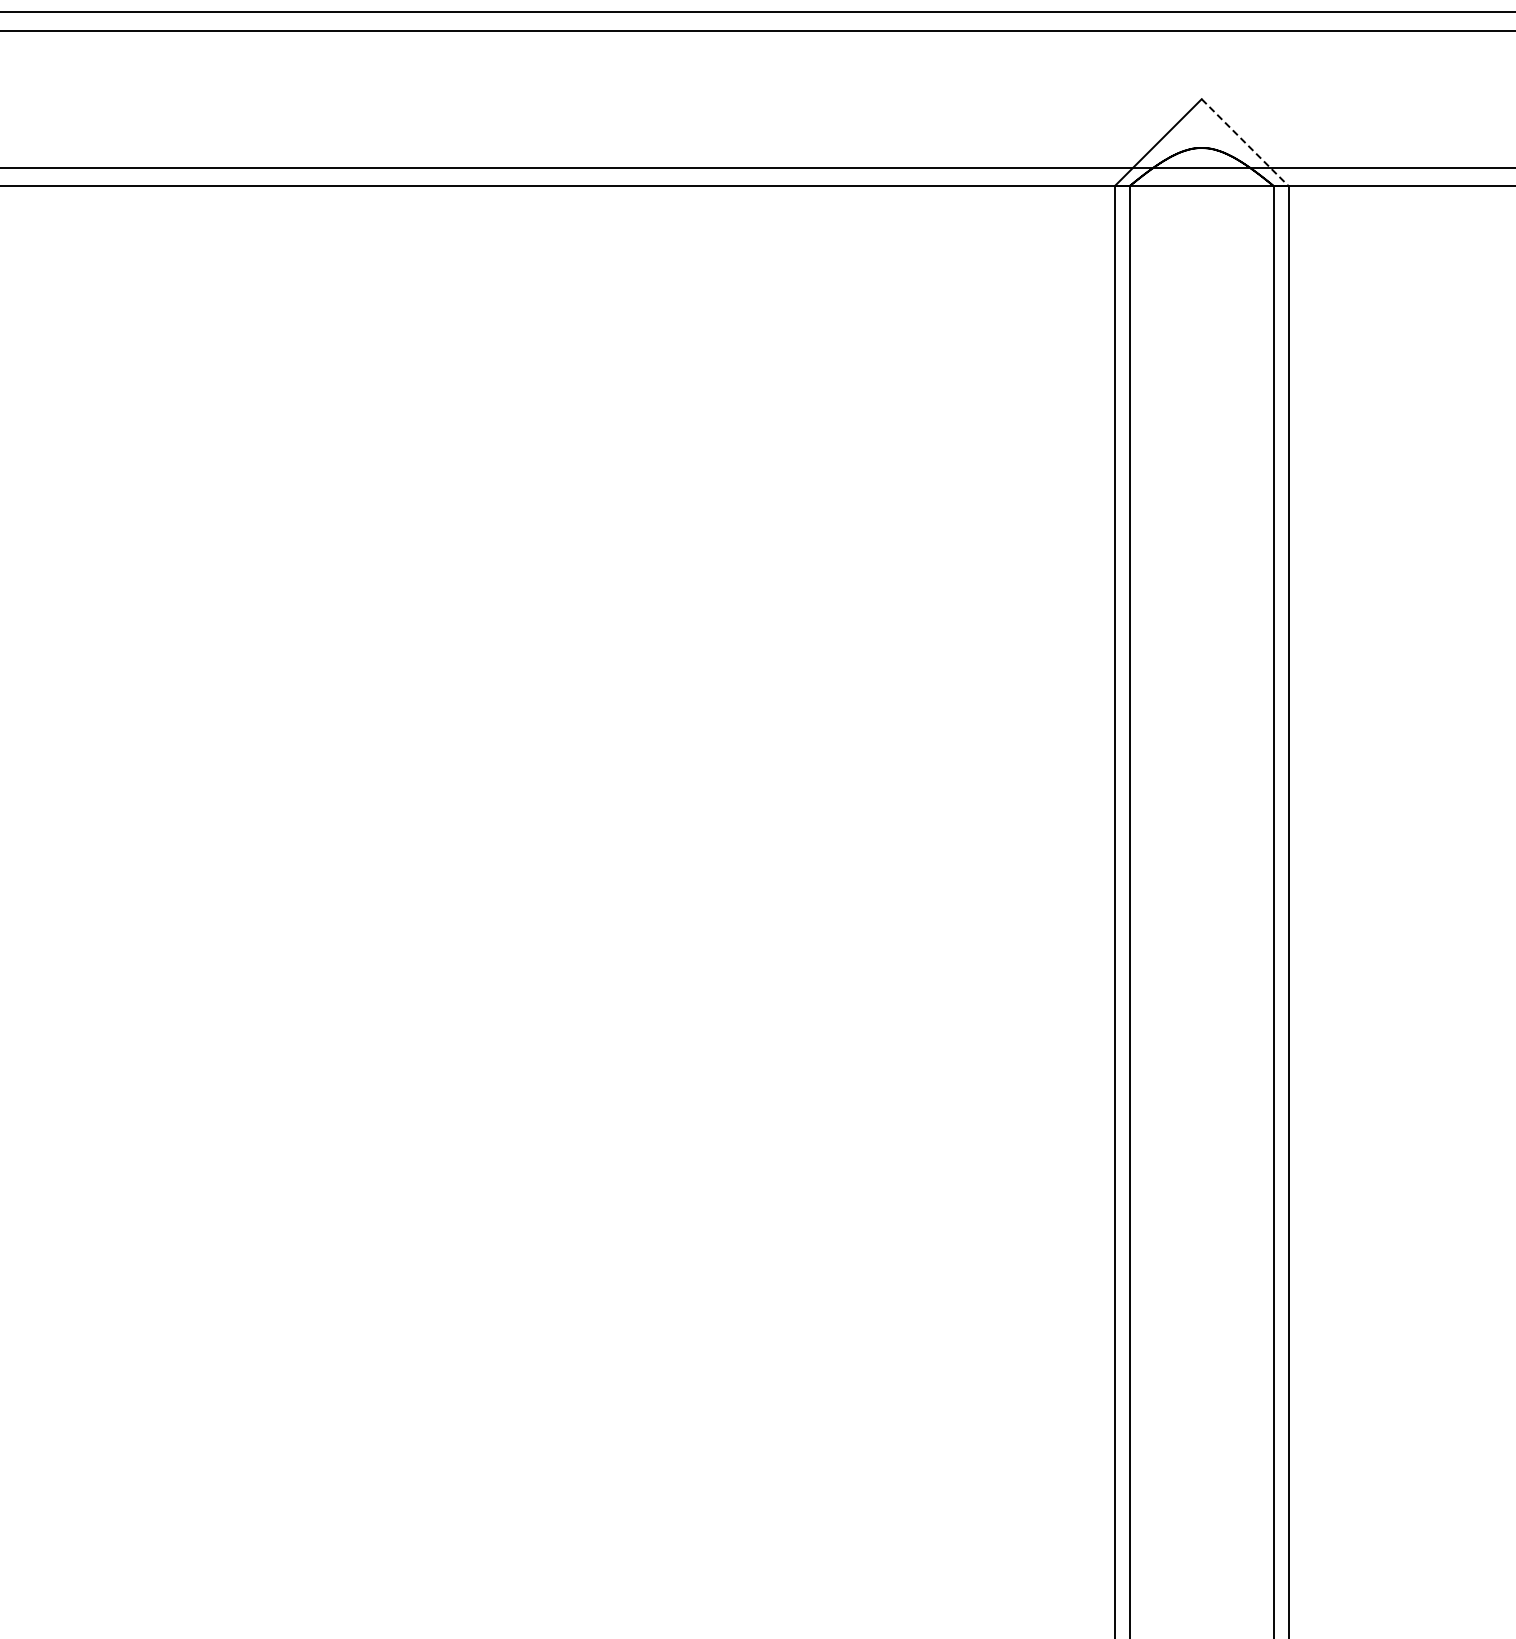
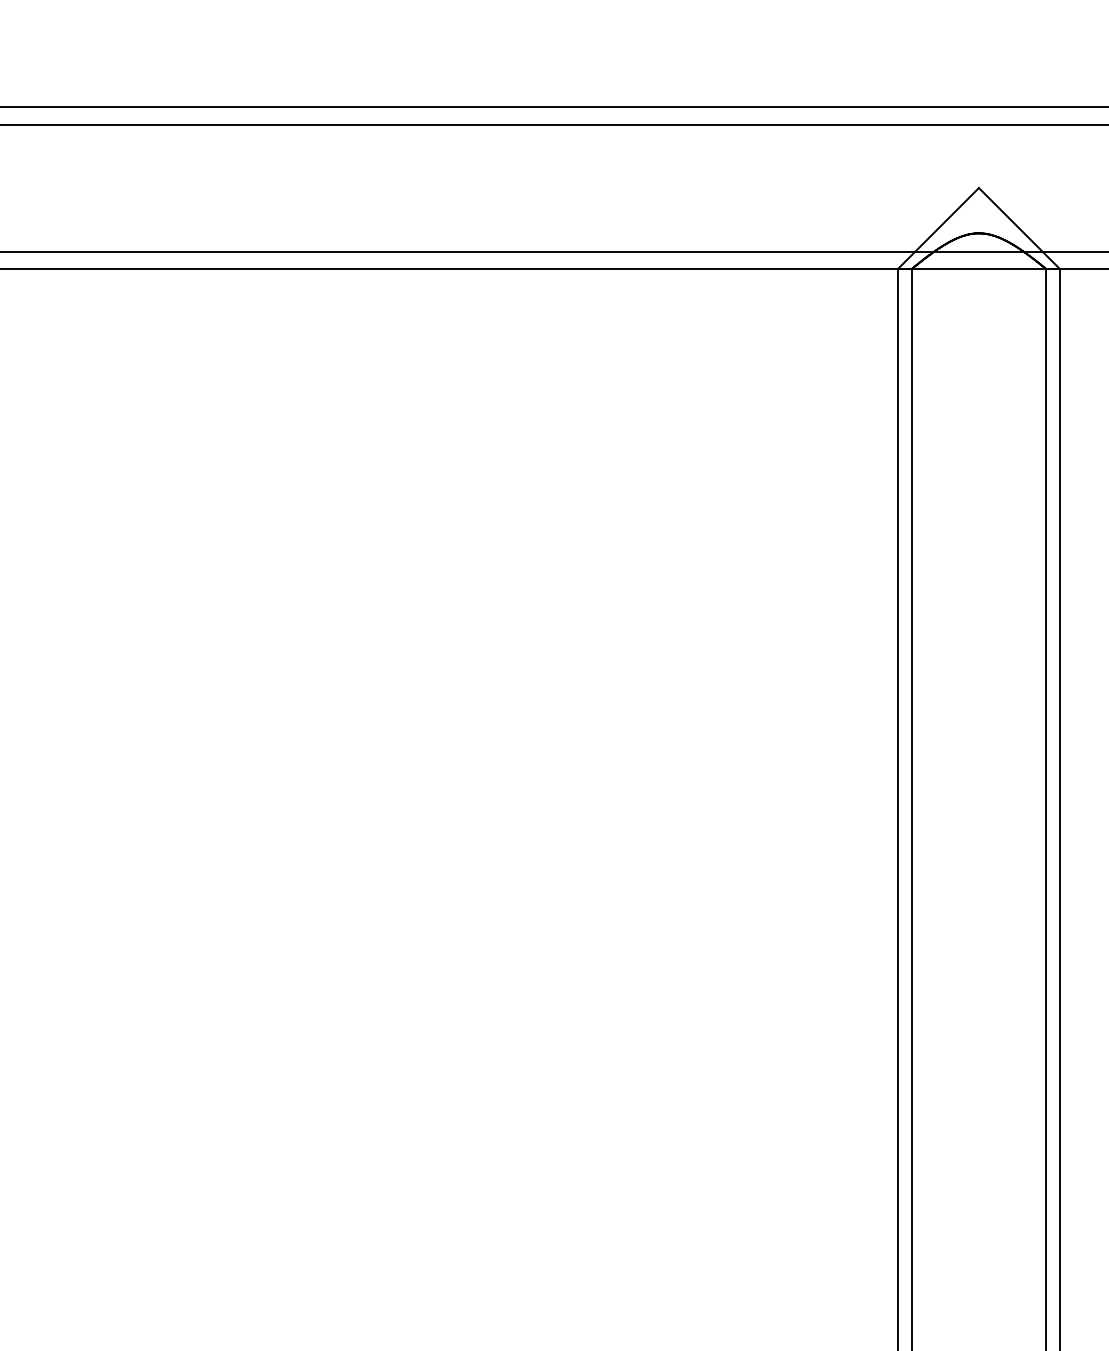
line: (1245, 142) -> (1019, 228), dashed -> solid

